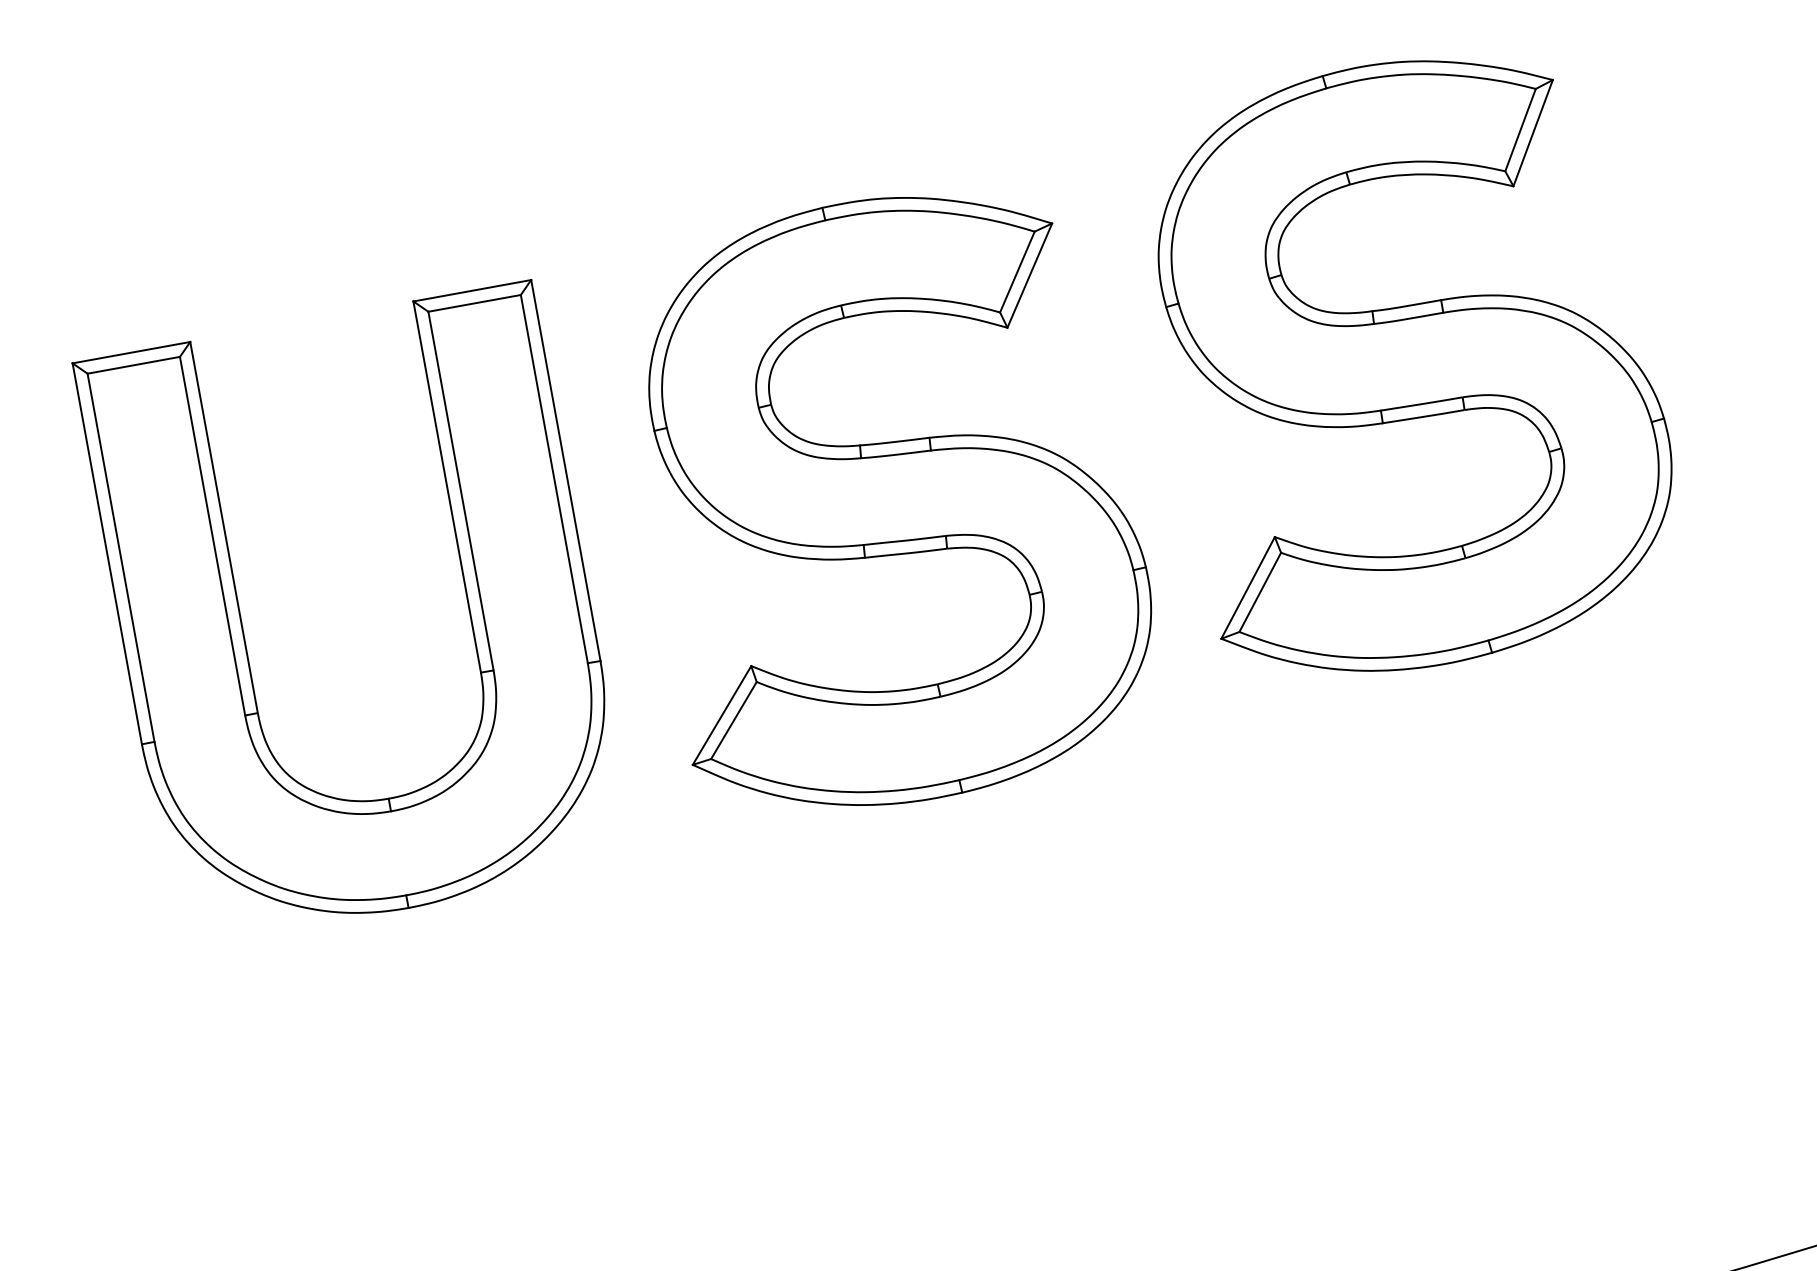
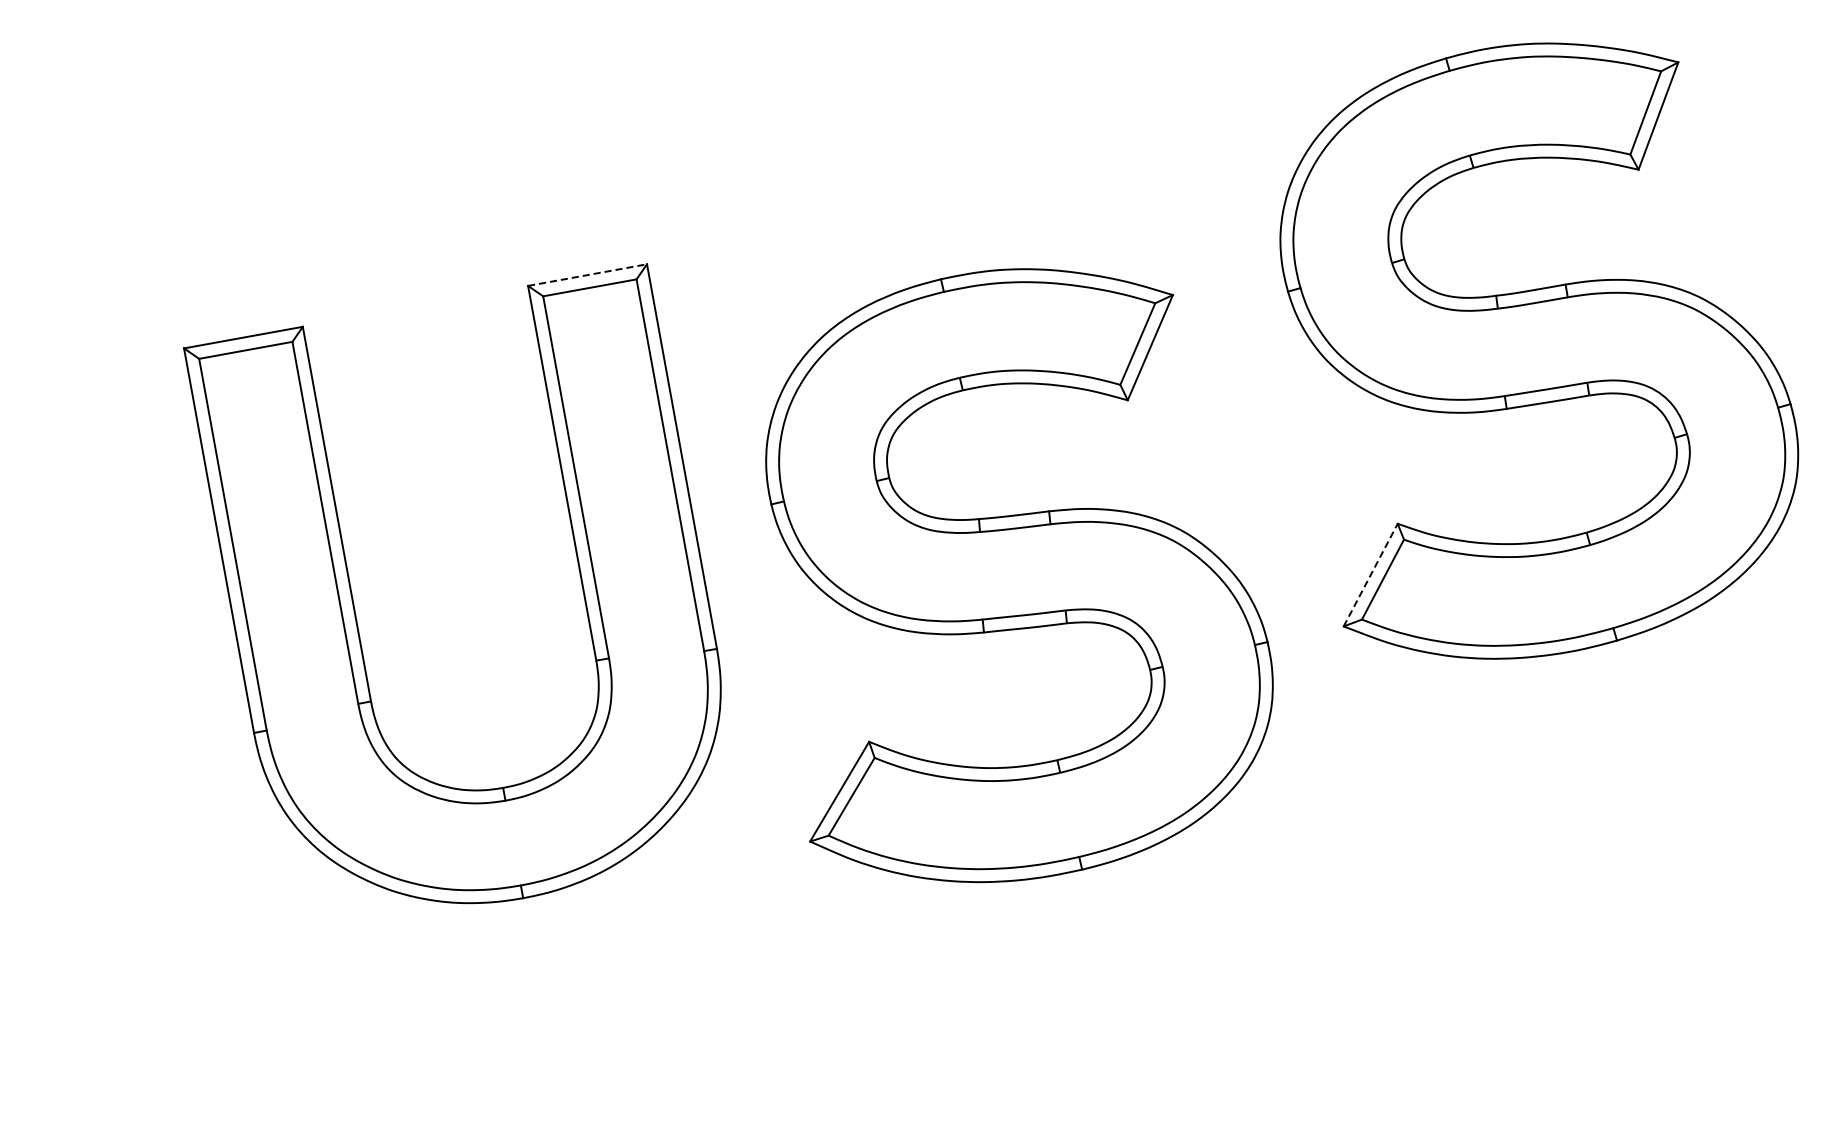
line: (472, 290) -> (587, 274), solid -> dashed
part: (900, 501) -> (1019, 575), moved
line: (1248, 587) -> (1371, 574), solid -> dashed

